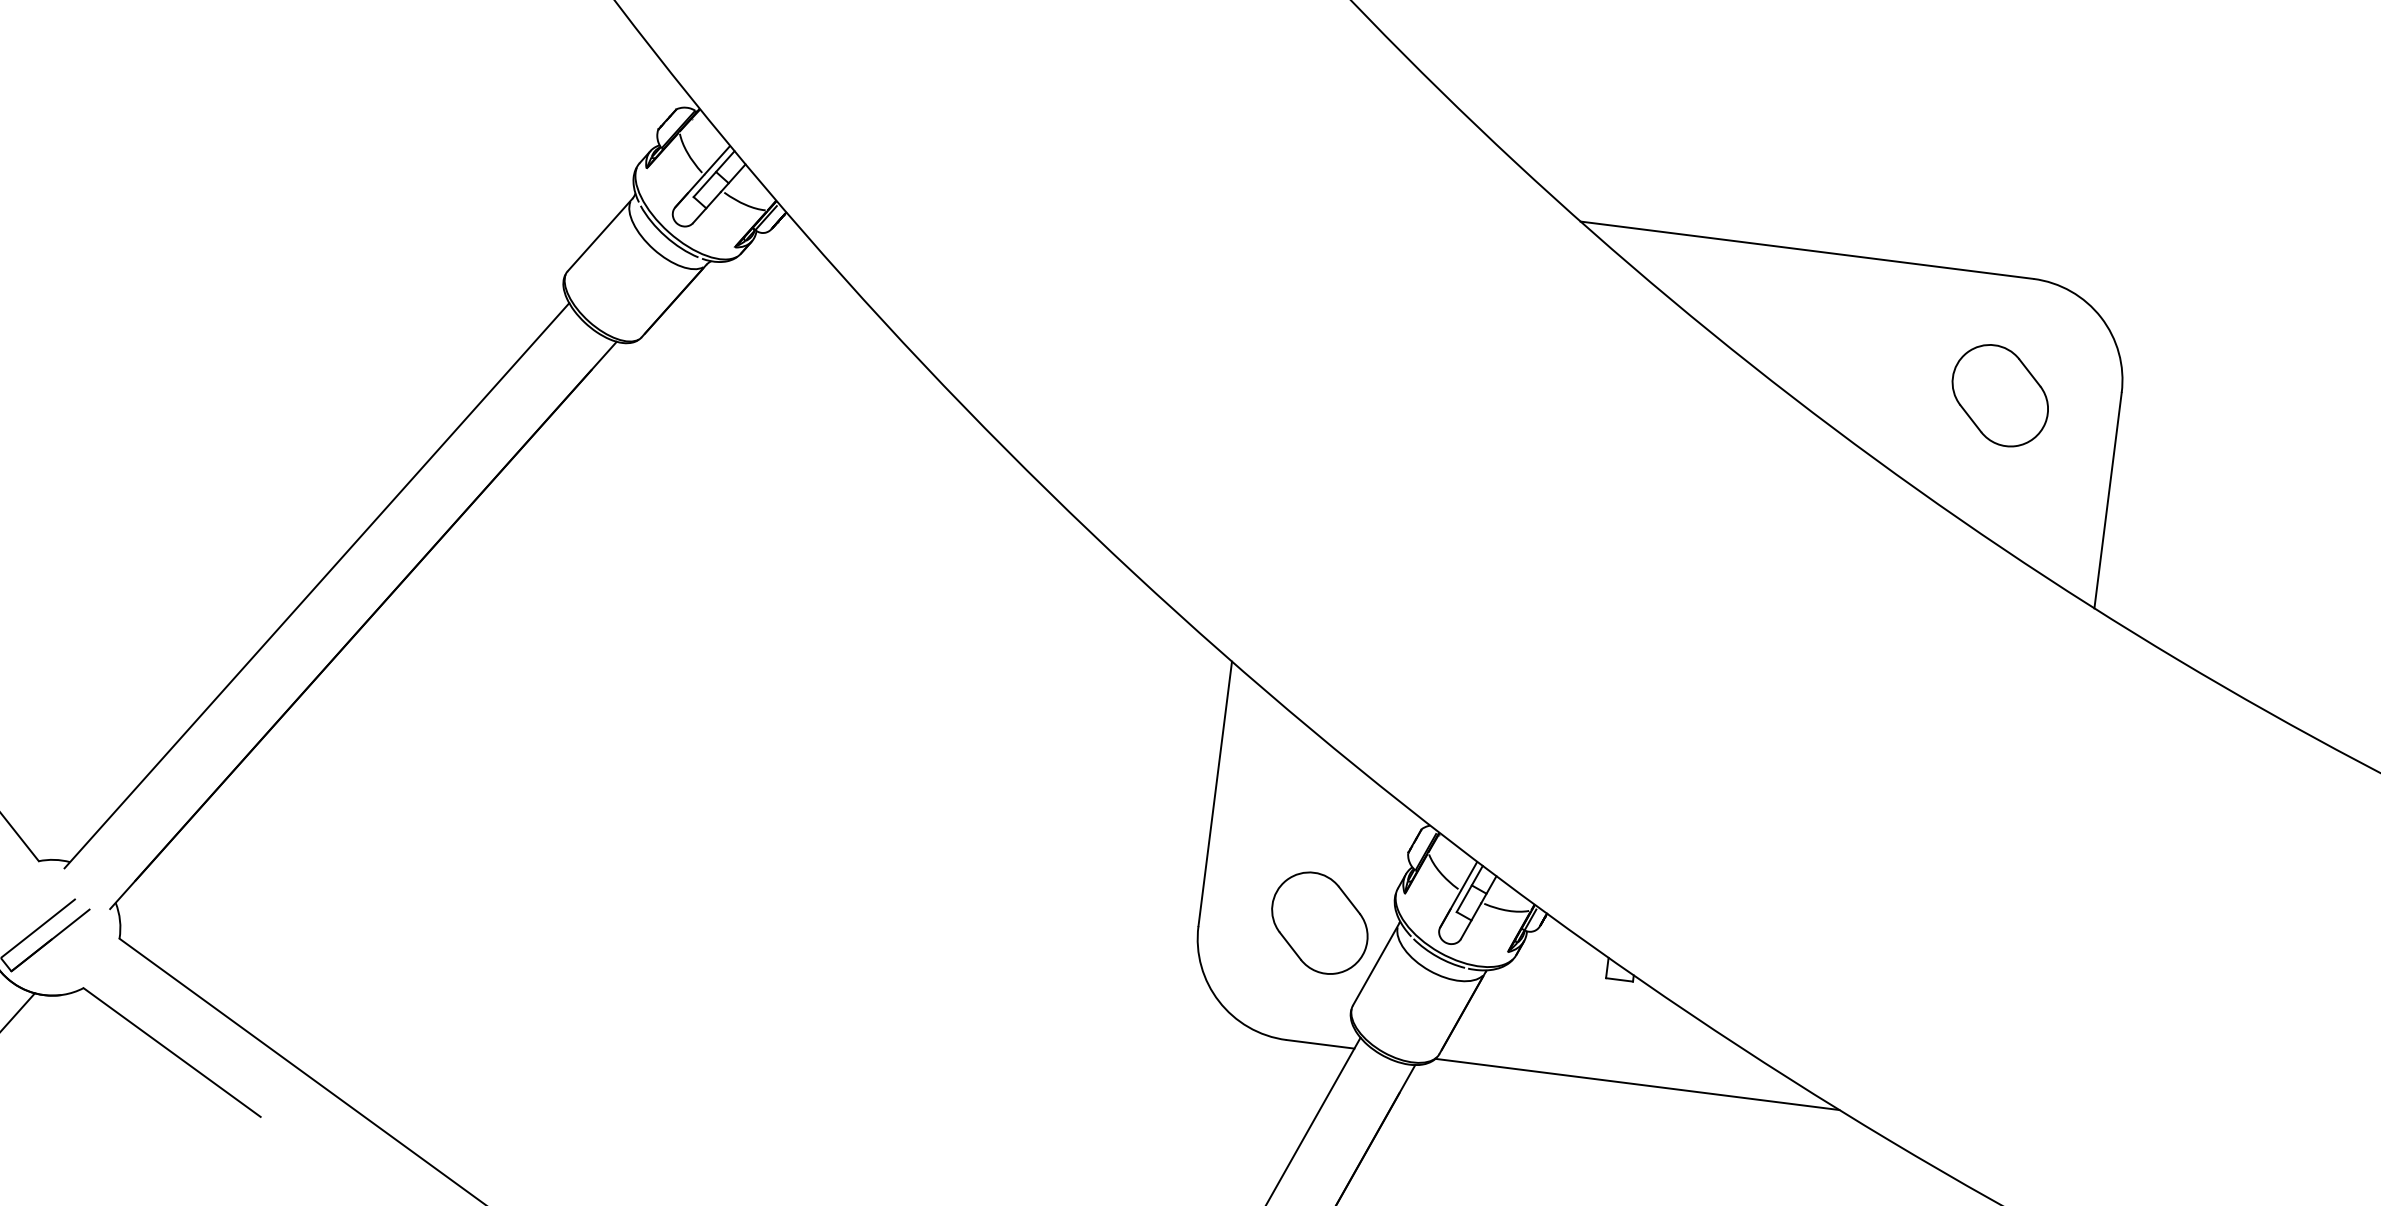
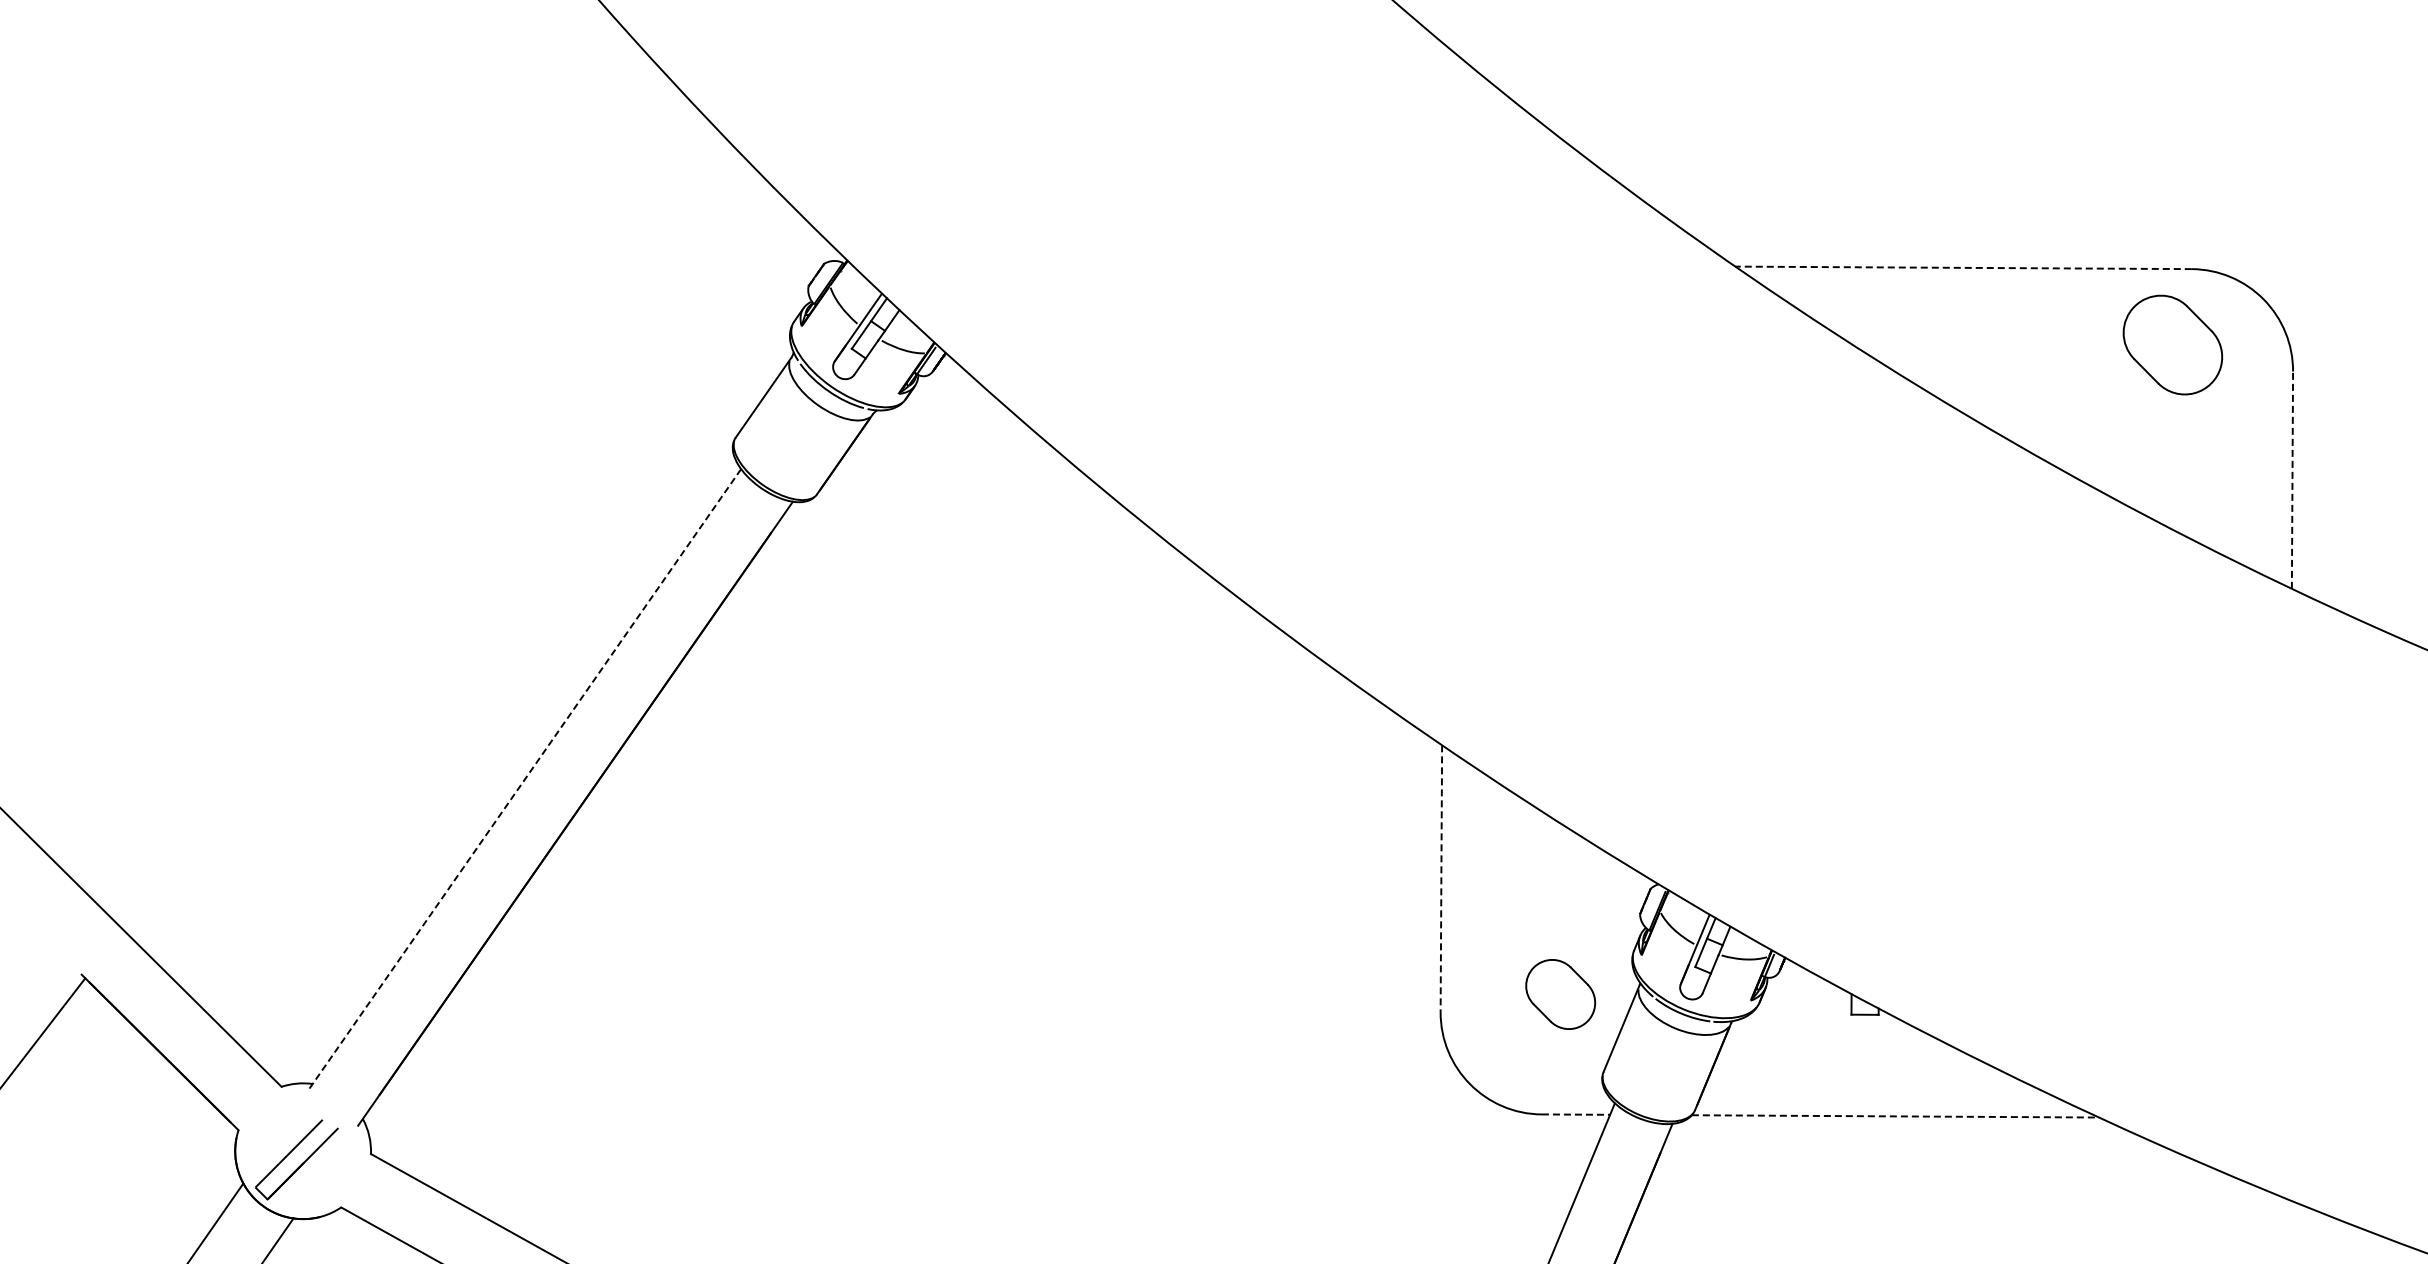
line: (1807, 249) -> (1963, 267), solid -> dashed
part: (1999, 395) -> (2172, 344), moved
line: (2108, 500) -> (2292, 480), solid -> dashed
line: (316, 585) -> (524, 779), solid -> dashed
line: (1215, 794) -> (1441, 879), solid -> dashed
part: (1319, 923) -> (1560, 994), size x0.7
line: (1321, 1044) -> (1576, 1114), solid -> dashed
line: (1637, 1084) -> (1895, 1116), solid -> dashed

